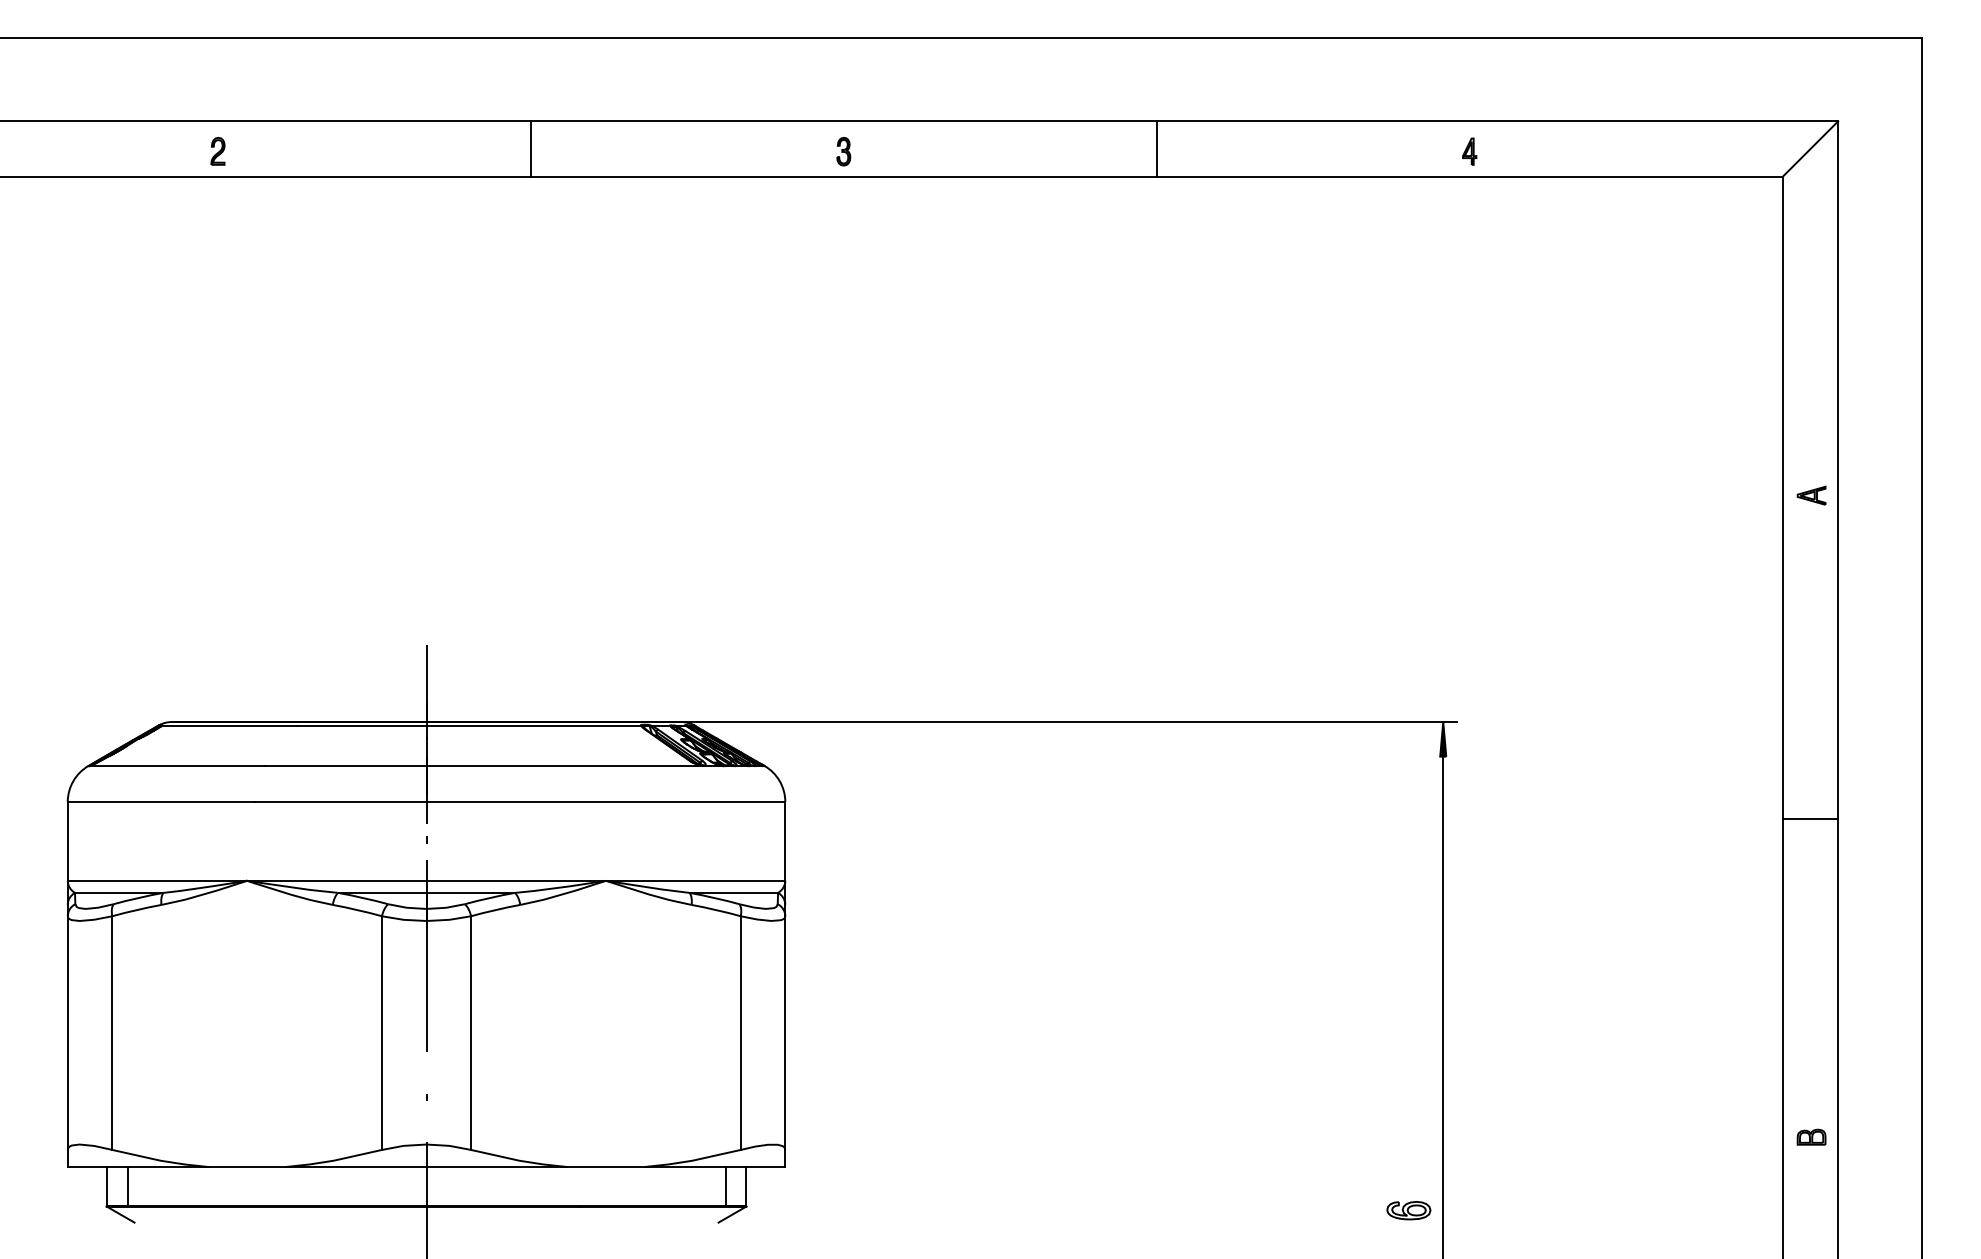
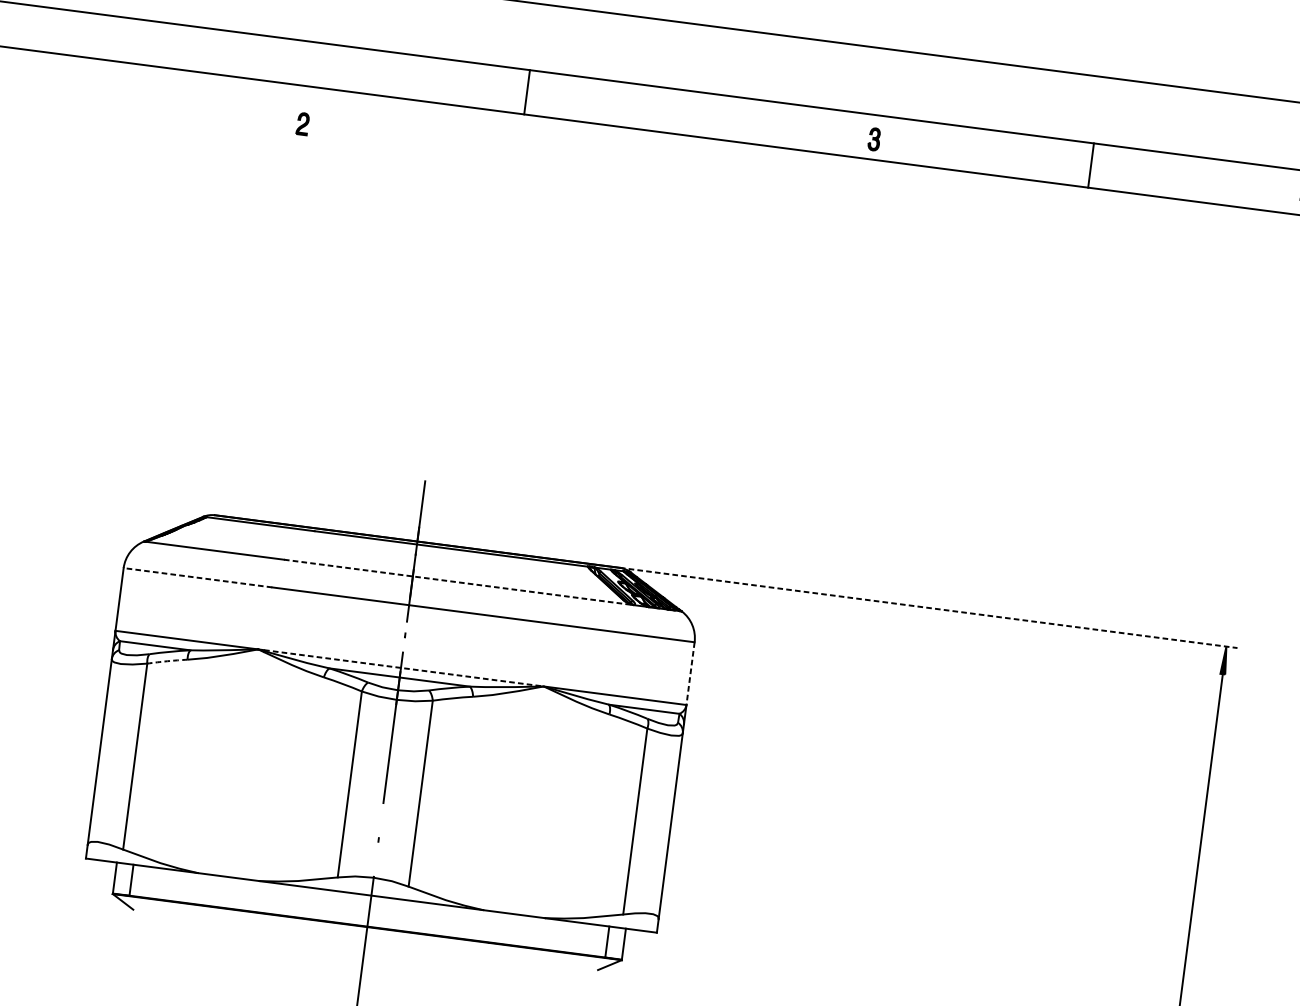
line: (530, 149) -> (526, 92), moved
line: (1156, 149) -> (1090, 165), moved
part: (217, 150) -> (302, 123), moved
part: (843, 151) -> (874, 139), moved
line: (1069, 722) -> (928, 608), solid -> dashed
line: (484, 765) -> (459, 582), solid -> dashed
line: (160, 802) -> (197, 578), solid -> dashed
line: (785, 841) -> (690, 673), solid -> dashed
line: (430, 880) -> (404, 668), solid -> dashed
arc: (136, 910) -> (167, 661), solid -> dashed

